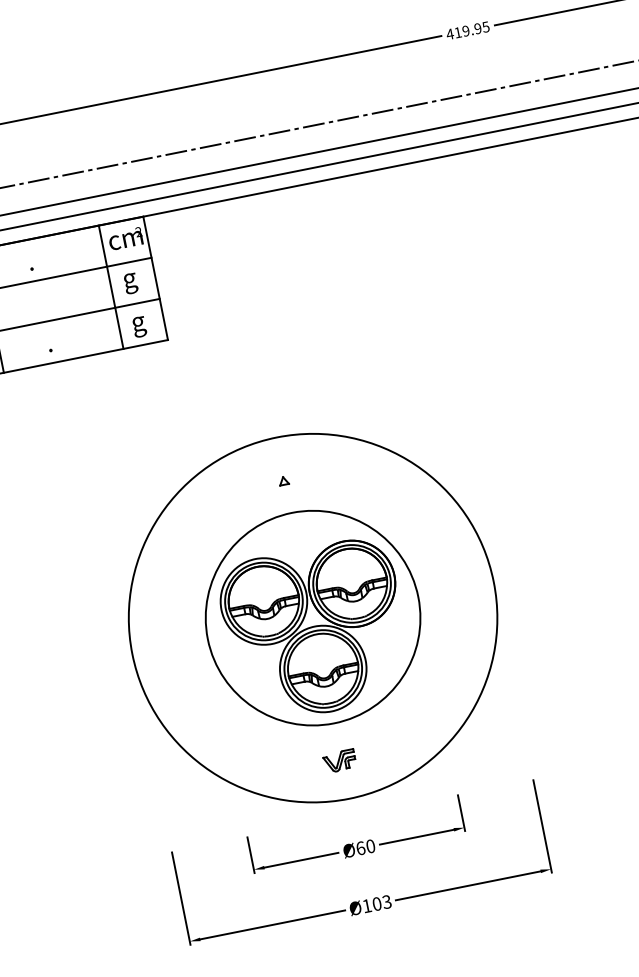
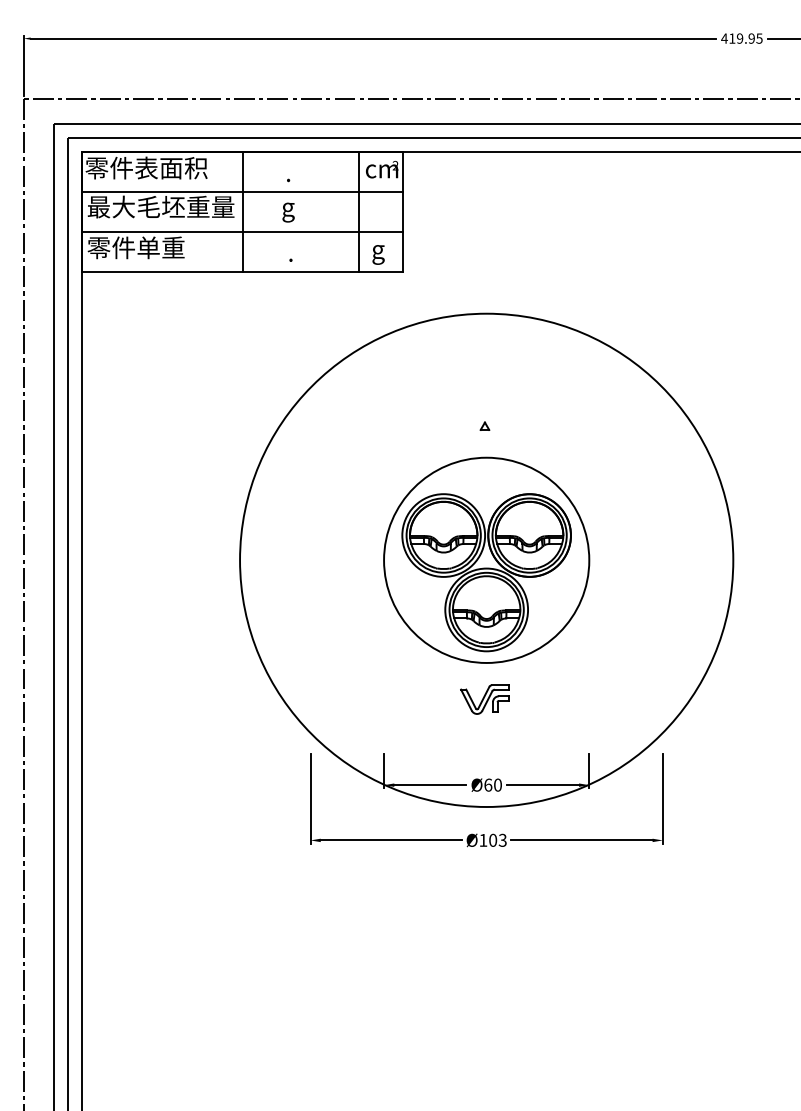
text: (130, 283) -> (288, 212), moved
circle: (312, 618) -> (486, 560), size x1.4
part: (339, 761) -> (484, 699), size x1.6

